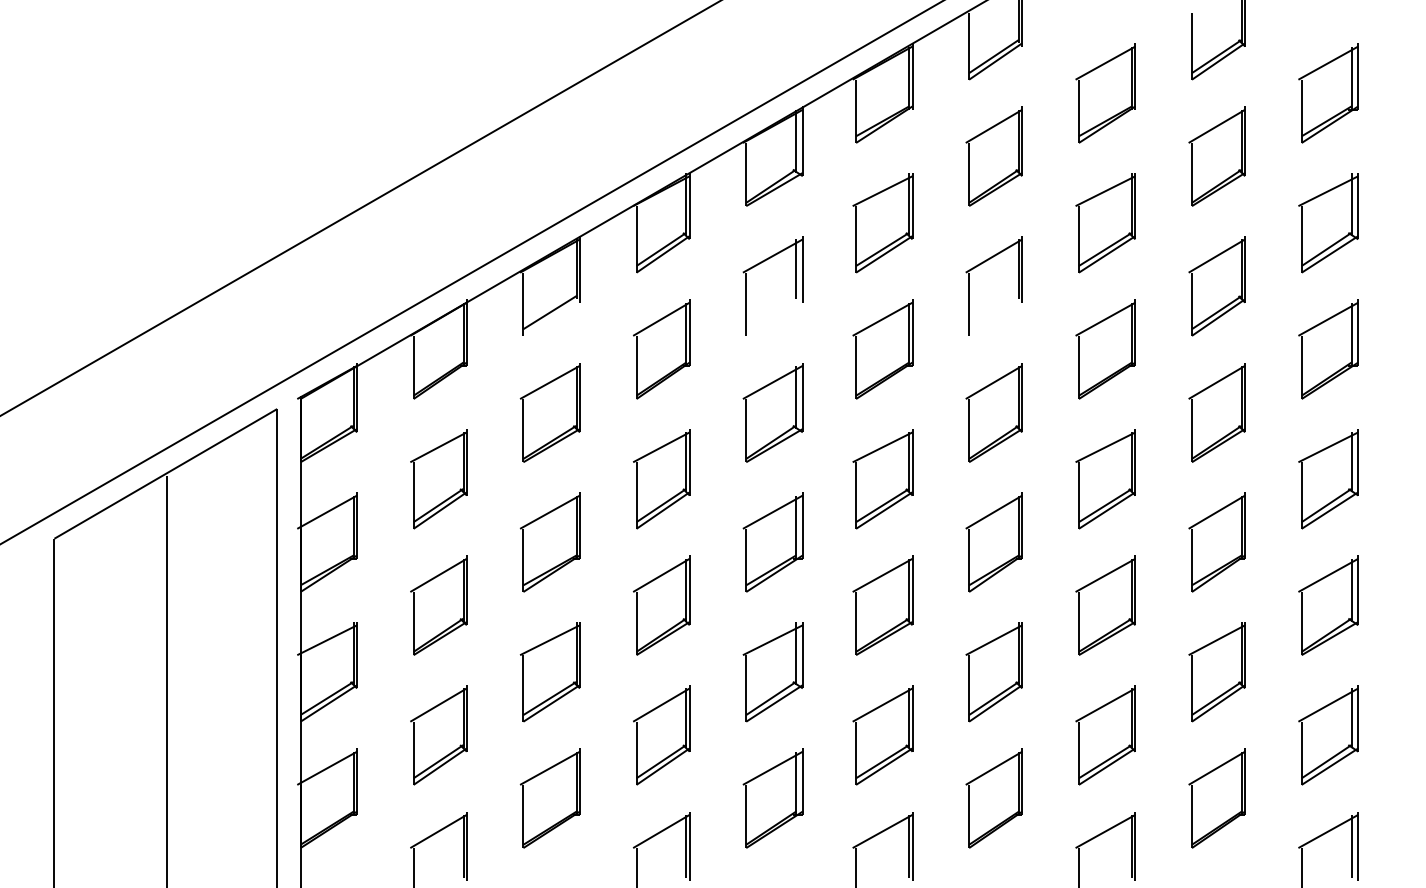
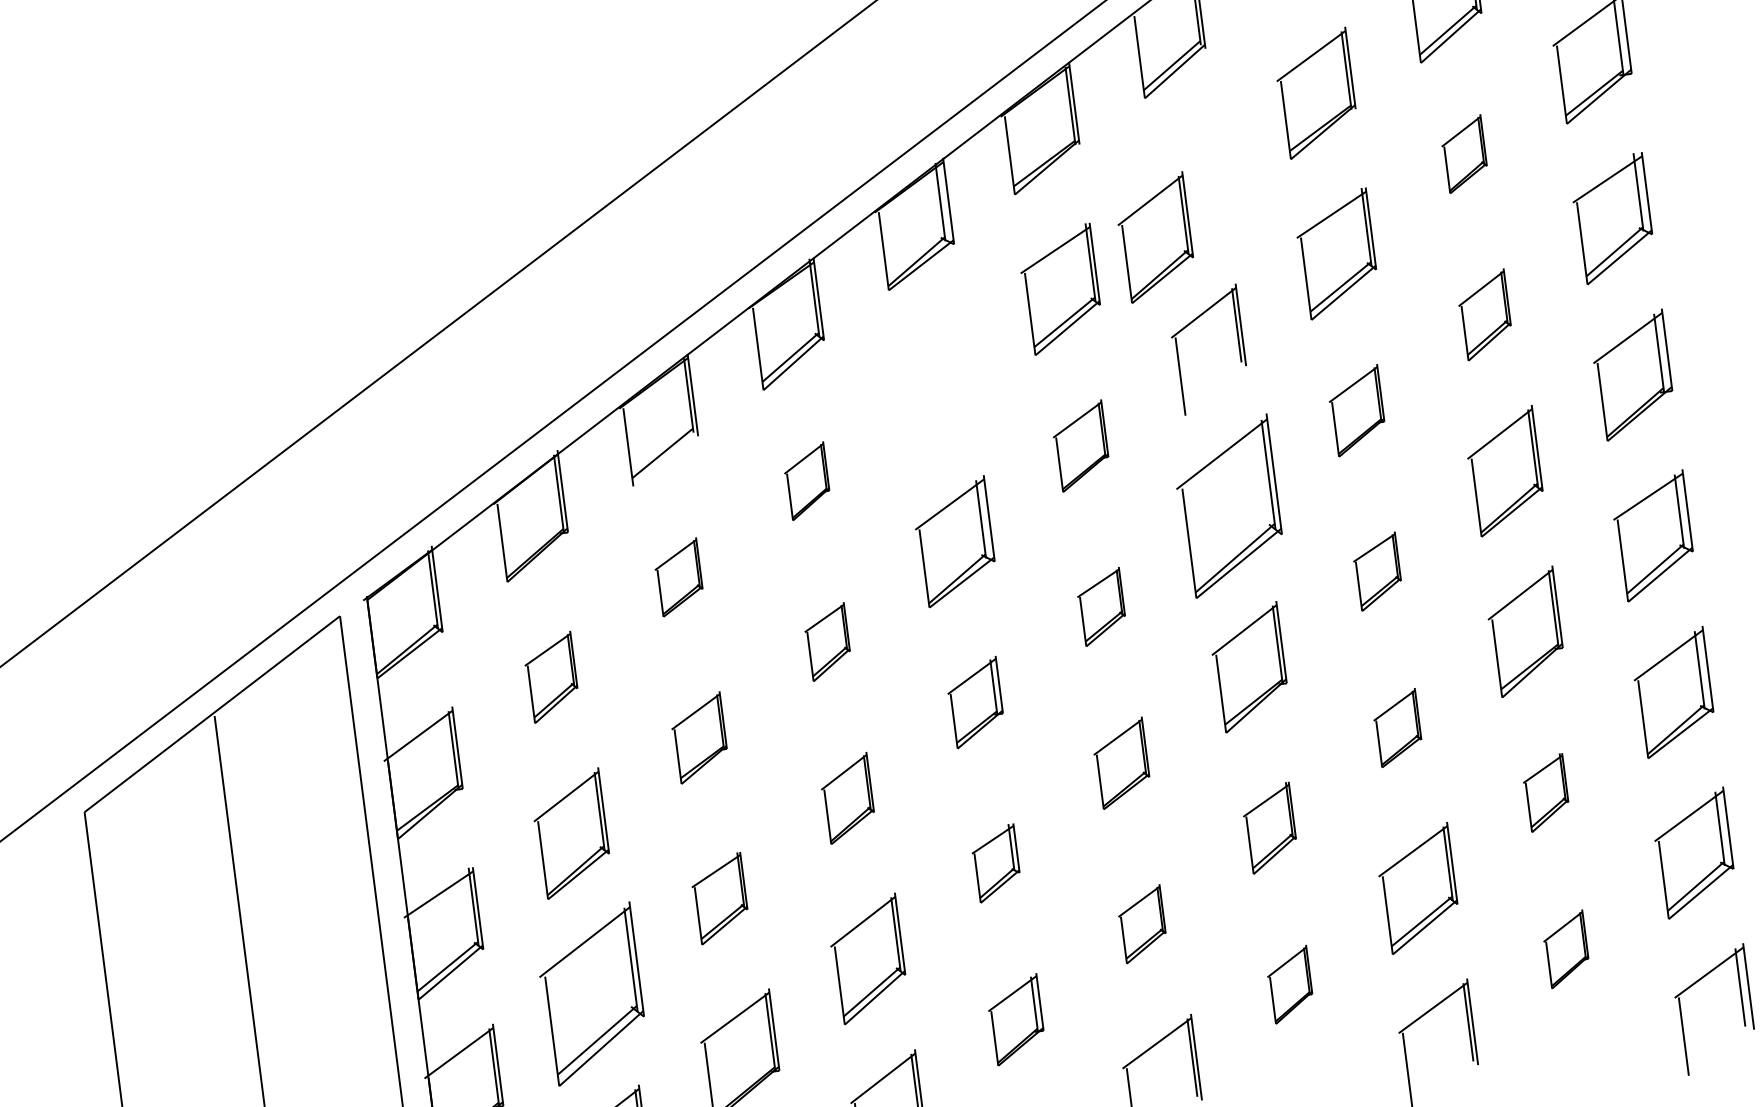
part: (993, 156) -> (1154, 237), moved
part: (1216, 156) -> (1463, 154), size x0.6
part: (795, 285) -> (962, 380), removed
part: (1216, 286) -> (1484, 315), size x0.7
part: (661, 349) -> (806, 481), size x0.6
part: (882, 349) -> (1080, 446), size x0.7
part: (1105, 349) -> (1356, 410), size x0.7
part: (549, 412) -> (677, 577), size x0.6
part: (993, 412) -> (1227, 506), size x1.4
part: (438, 479) -> (550, 677), size x0.7
part: (661, 479) -> (827, 642), size x0.6
part: (882, 479) -> (1101, 607), size x0.6
part: (1105, 479) -> (1377, 571), size x0.6
part: (549, 542) -> (698, 738), size x0.7
part: (772, 542) -> (974, 702), size x0.7
part: (661, 605) -> (847, 798), size x0.7
part: (882, 605) -> (1121, 763), size x0.7
part: (1105, 605) -> (1397, 728), size x0.6
part: (549, 672) -> (719, 899), size x0.7
part: (772, 672) -> (995, 863), size x0.6
part: (993, 672) -> (1269, 828), size x0.7
part: (1216, 672) -> (1545, 793), size x0.6
part: (438, 735) -> (591, 994), size x1.4
part: (882, 735) -> (1141, 924), size x0.6
part: (772, 798) -> (1015, 1019), size x0.7
part: (993, 798) -> (1289, 984), size x0.6
part: (1216, 798) -> (1565, 949), size x0.6

